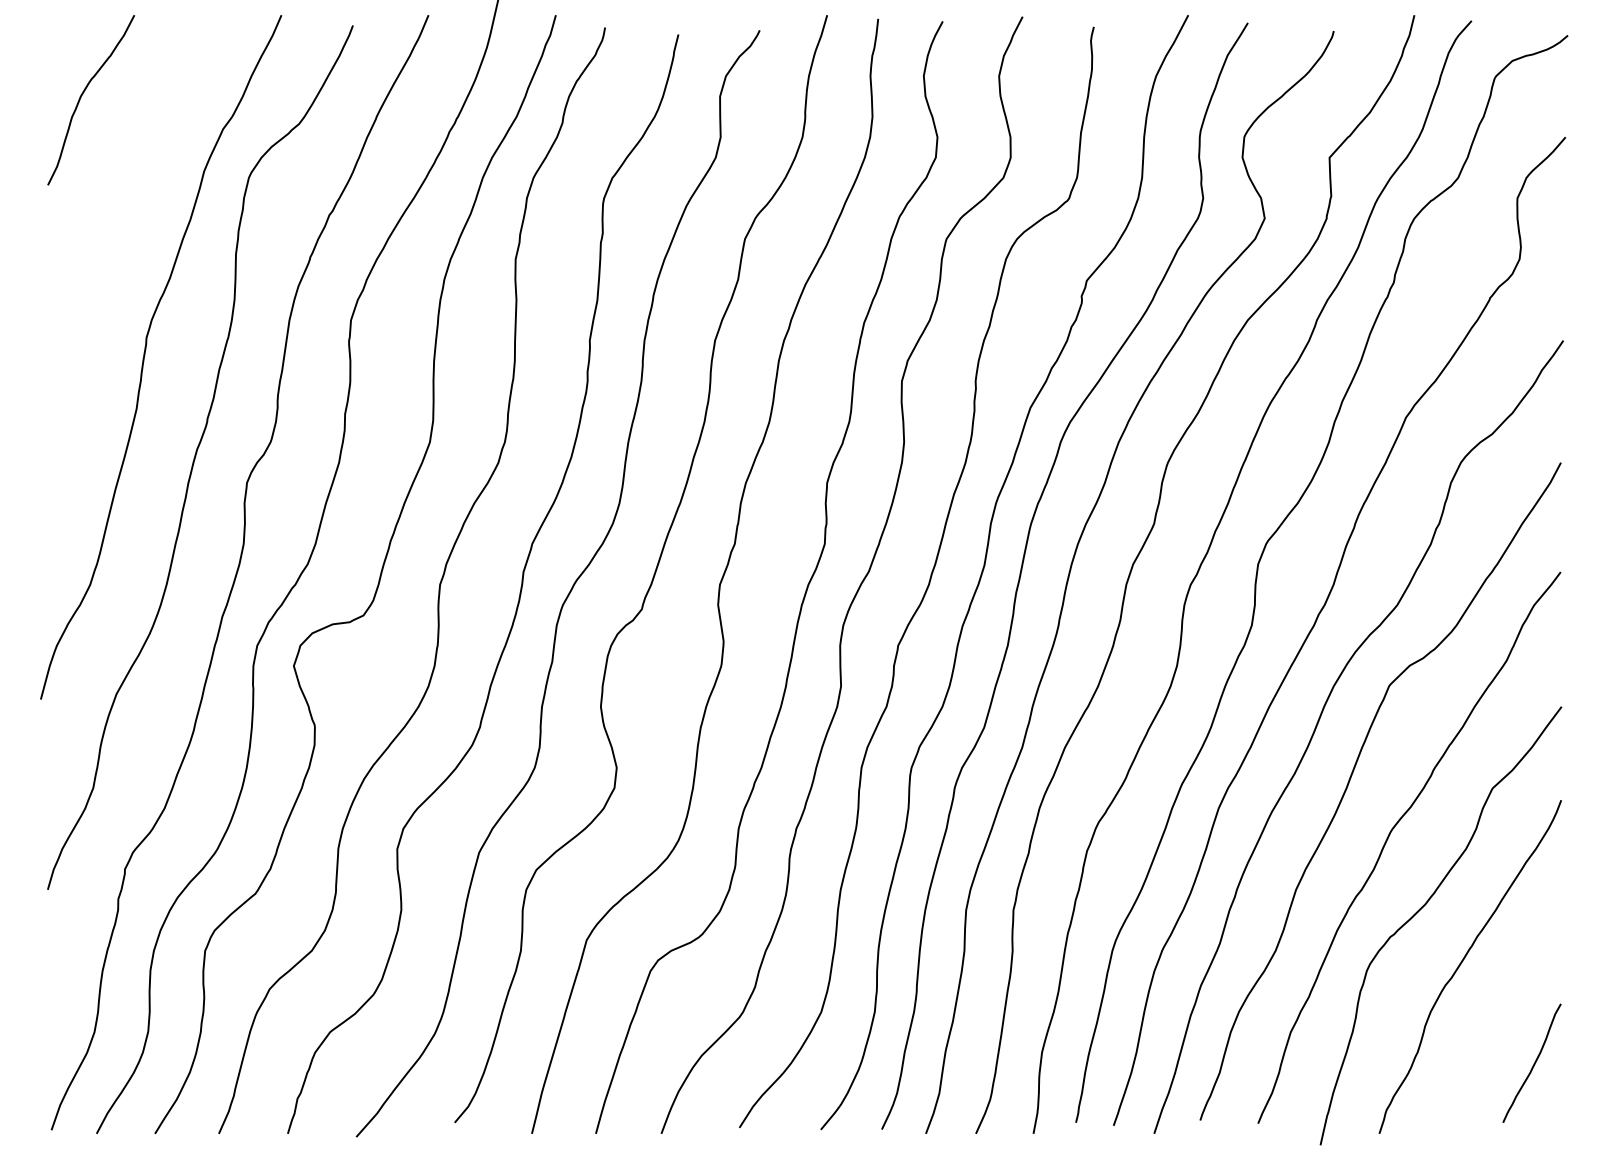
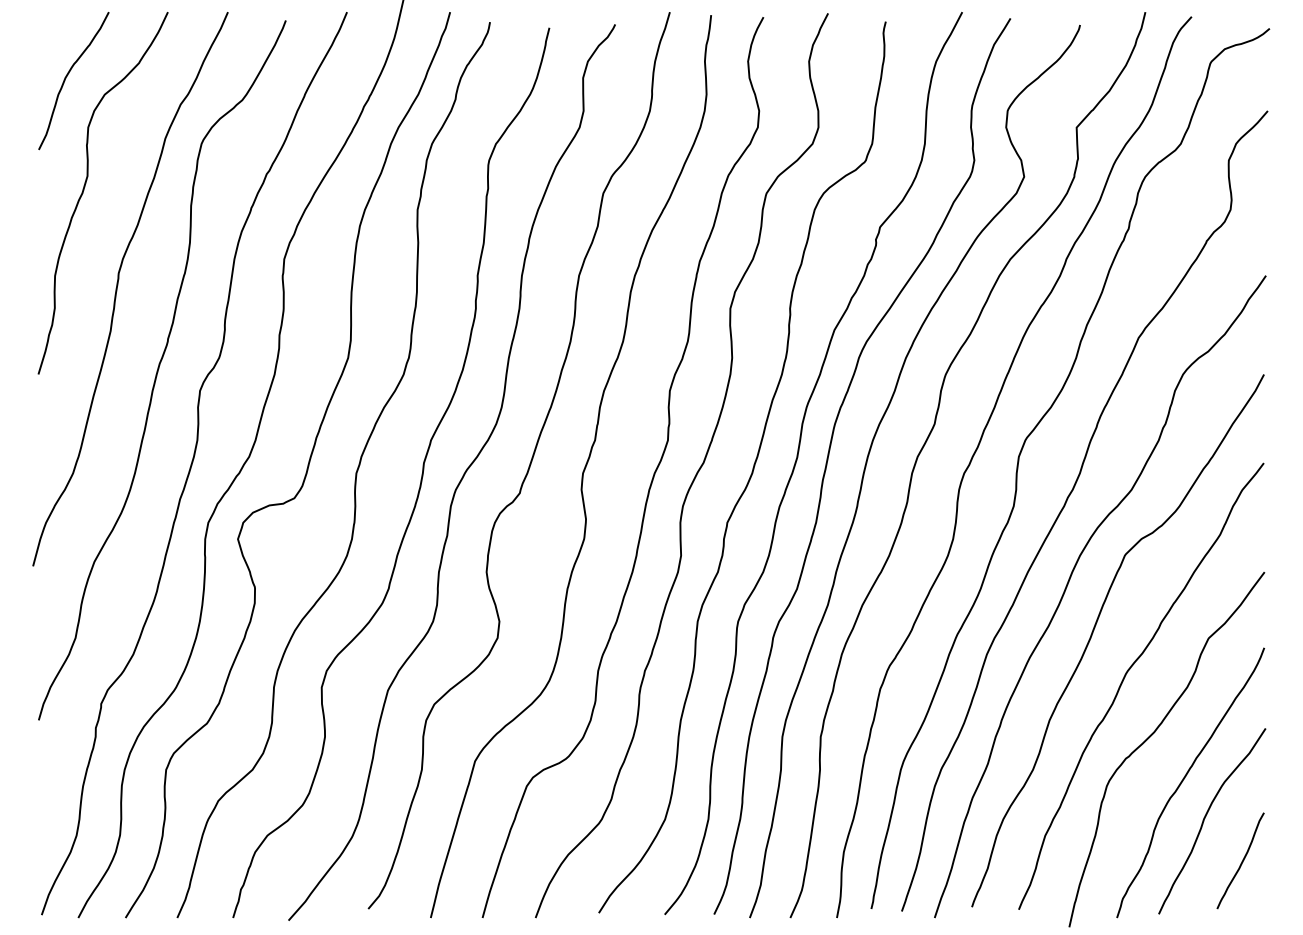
curve: (105, 231) -> (85, 187), added
curve: (1488, 1010) -> (1205, 818), added

